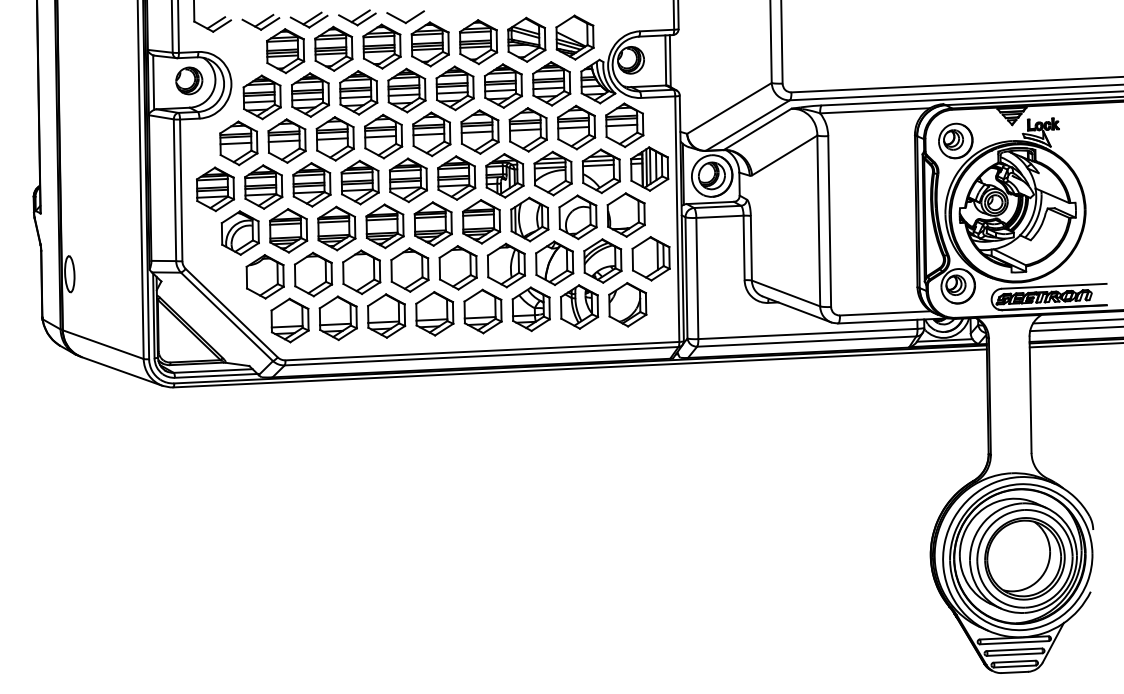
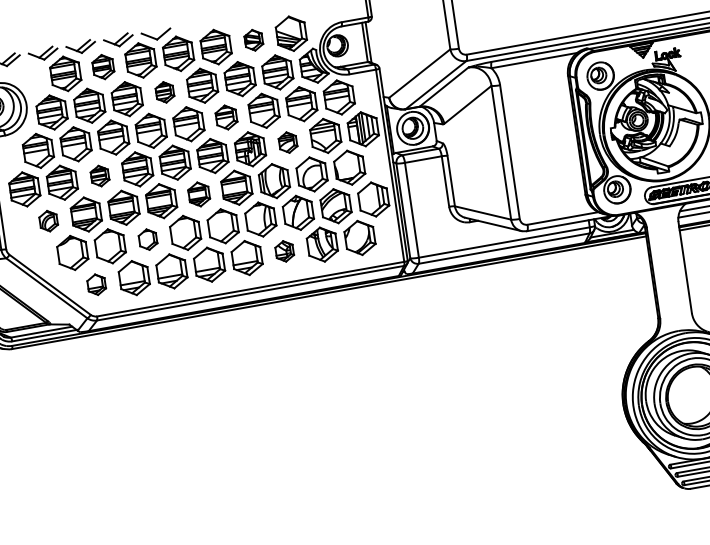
part: (526, 39) -> (253, 40), size x0.6
part: (333, 48) -> (103, 66), size x0.7
part: (406, 90) -> (164, 92), size x0.6
part: (479, 131) -> (226, 117), size x0.7
part: (552, 173) -> (287, 142), size x0.6
part: (311, 184) -> (99, 175), size x0.6
part: (432, 223) -> (198, 194), size x0.7
part: (239, 232) -> (48, 220), size x0.6
part: (361, 272) -> (147, 239), size x0.6
part: (530, 309) -> (284, 251), size x0.6
part: (289, 320) -> (96, 284), size x0.6

